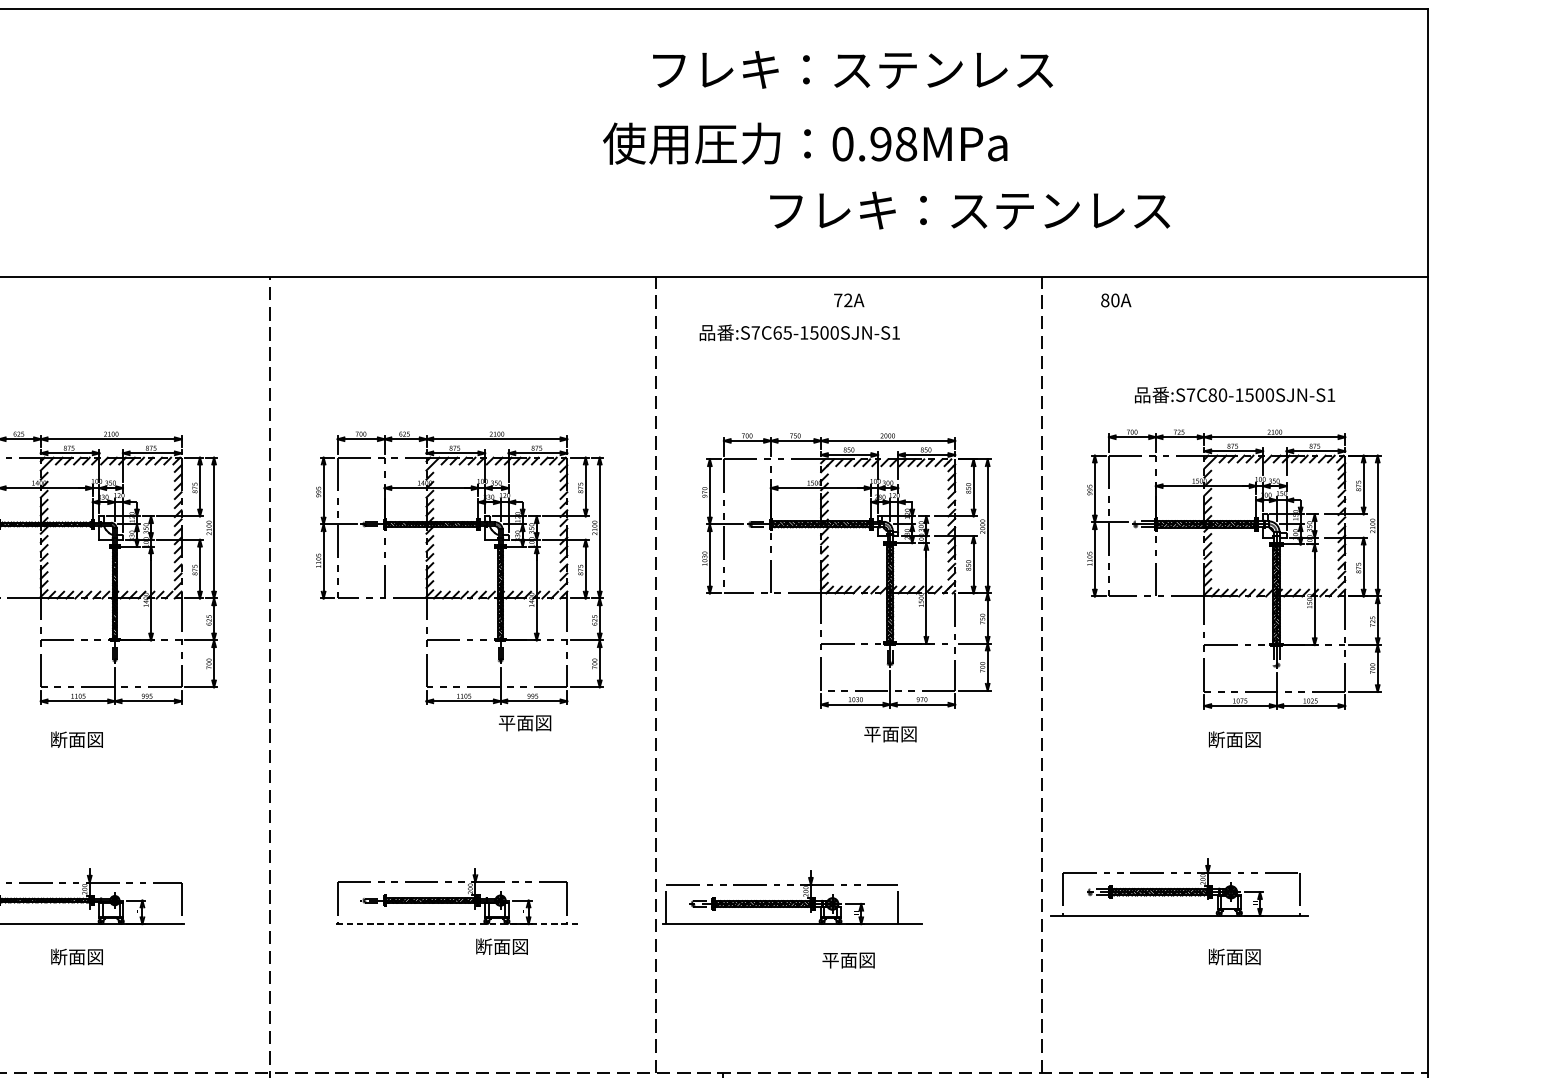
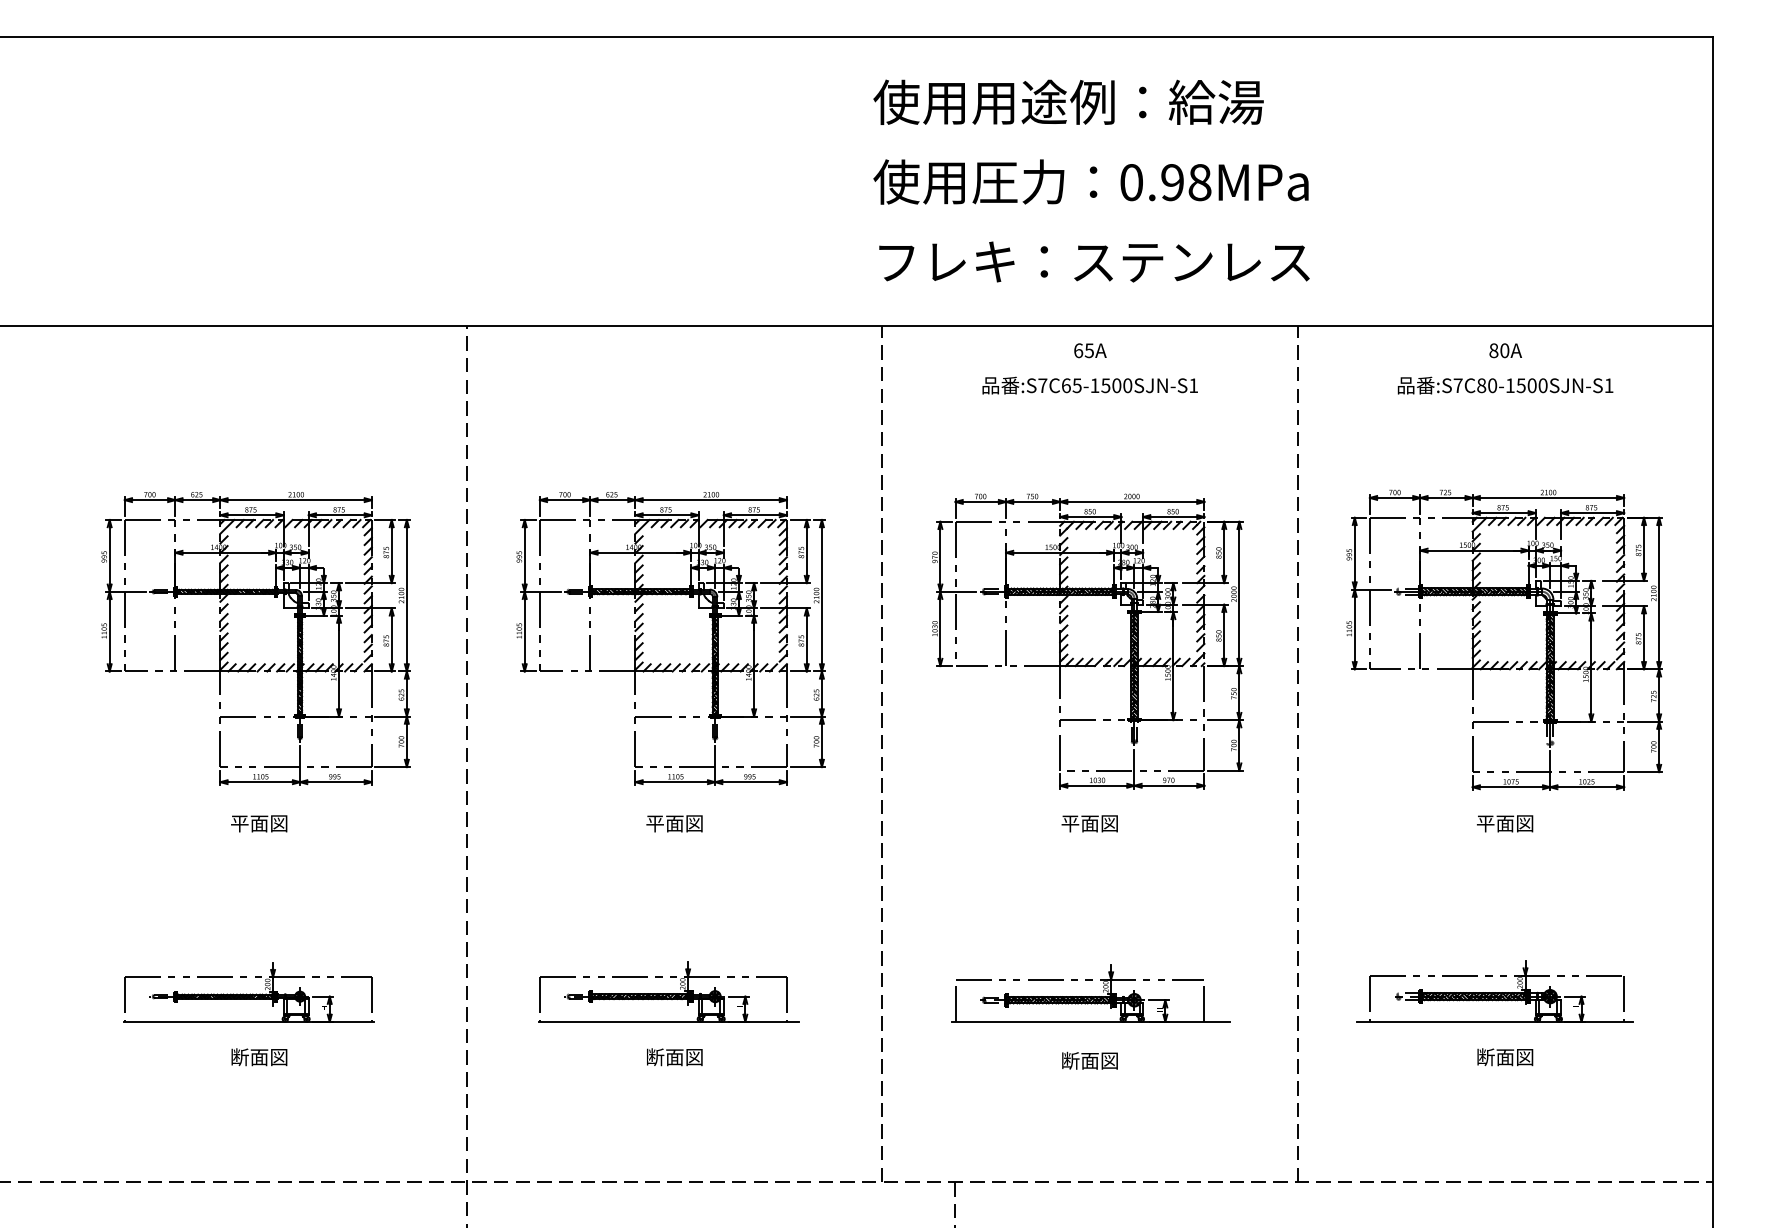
text: (850, 68) -> (1091, 101), フレキ：ステンレス -> 使用用途例：給湯
text: (804, 143) -> (1090, 181), moved
text: (970, 210) -> (1094, 261), moved
text: (842, 300) -> (1083, 350), 72A -> 65A
text: (1116, 300) -> (1505, 350), moved
text: (799, 332) -> (1089, 385), moved
text: (1234, 394) -> (1505, 385), moved
text: (525, 723) -> (674, 823), moved
text: (890, 734) -> (1089, 823), moved
text: (58, 739) -> (239, 823), 断面図 -> 平面図
text: (1216, 739) -> (1485, 823), 断面図 -> 平面図
part: (1179, 887) -> (1494, 991), moved
part: (791, 897) -> (1090, 993), moved
line: (458, 923) -> (669, 1021), dashed -> solid
text: (501, 946) -> (674, 1057), moved
text: (830, 959) -> (1070, 1060), 平面図 -> 断面図

